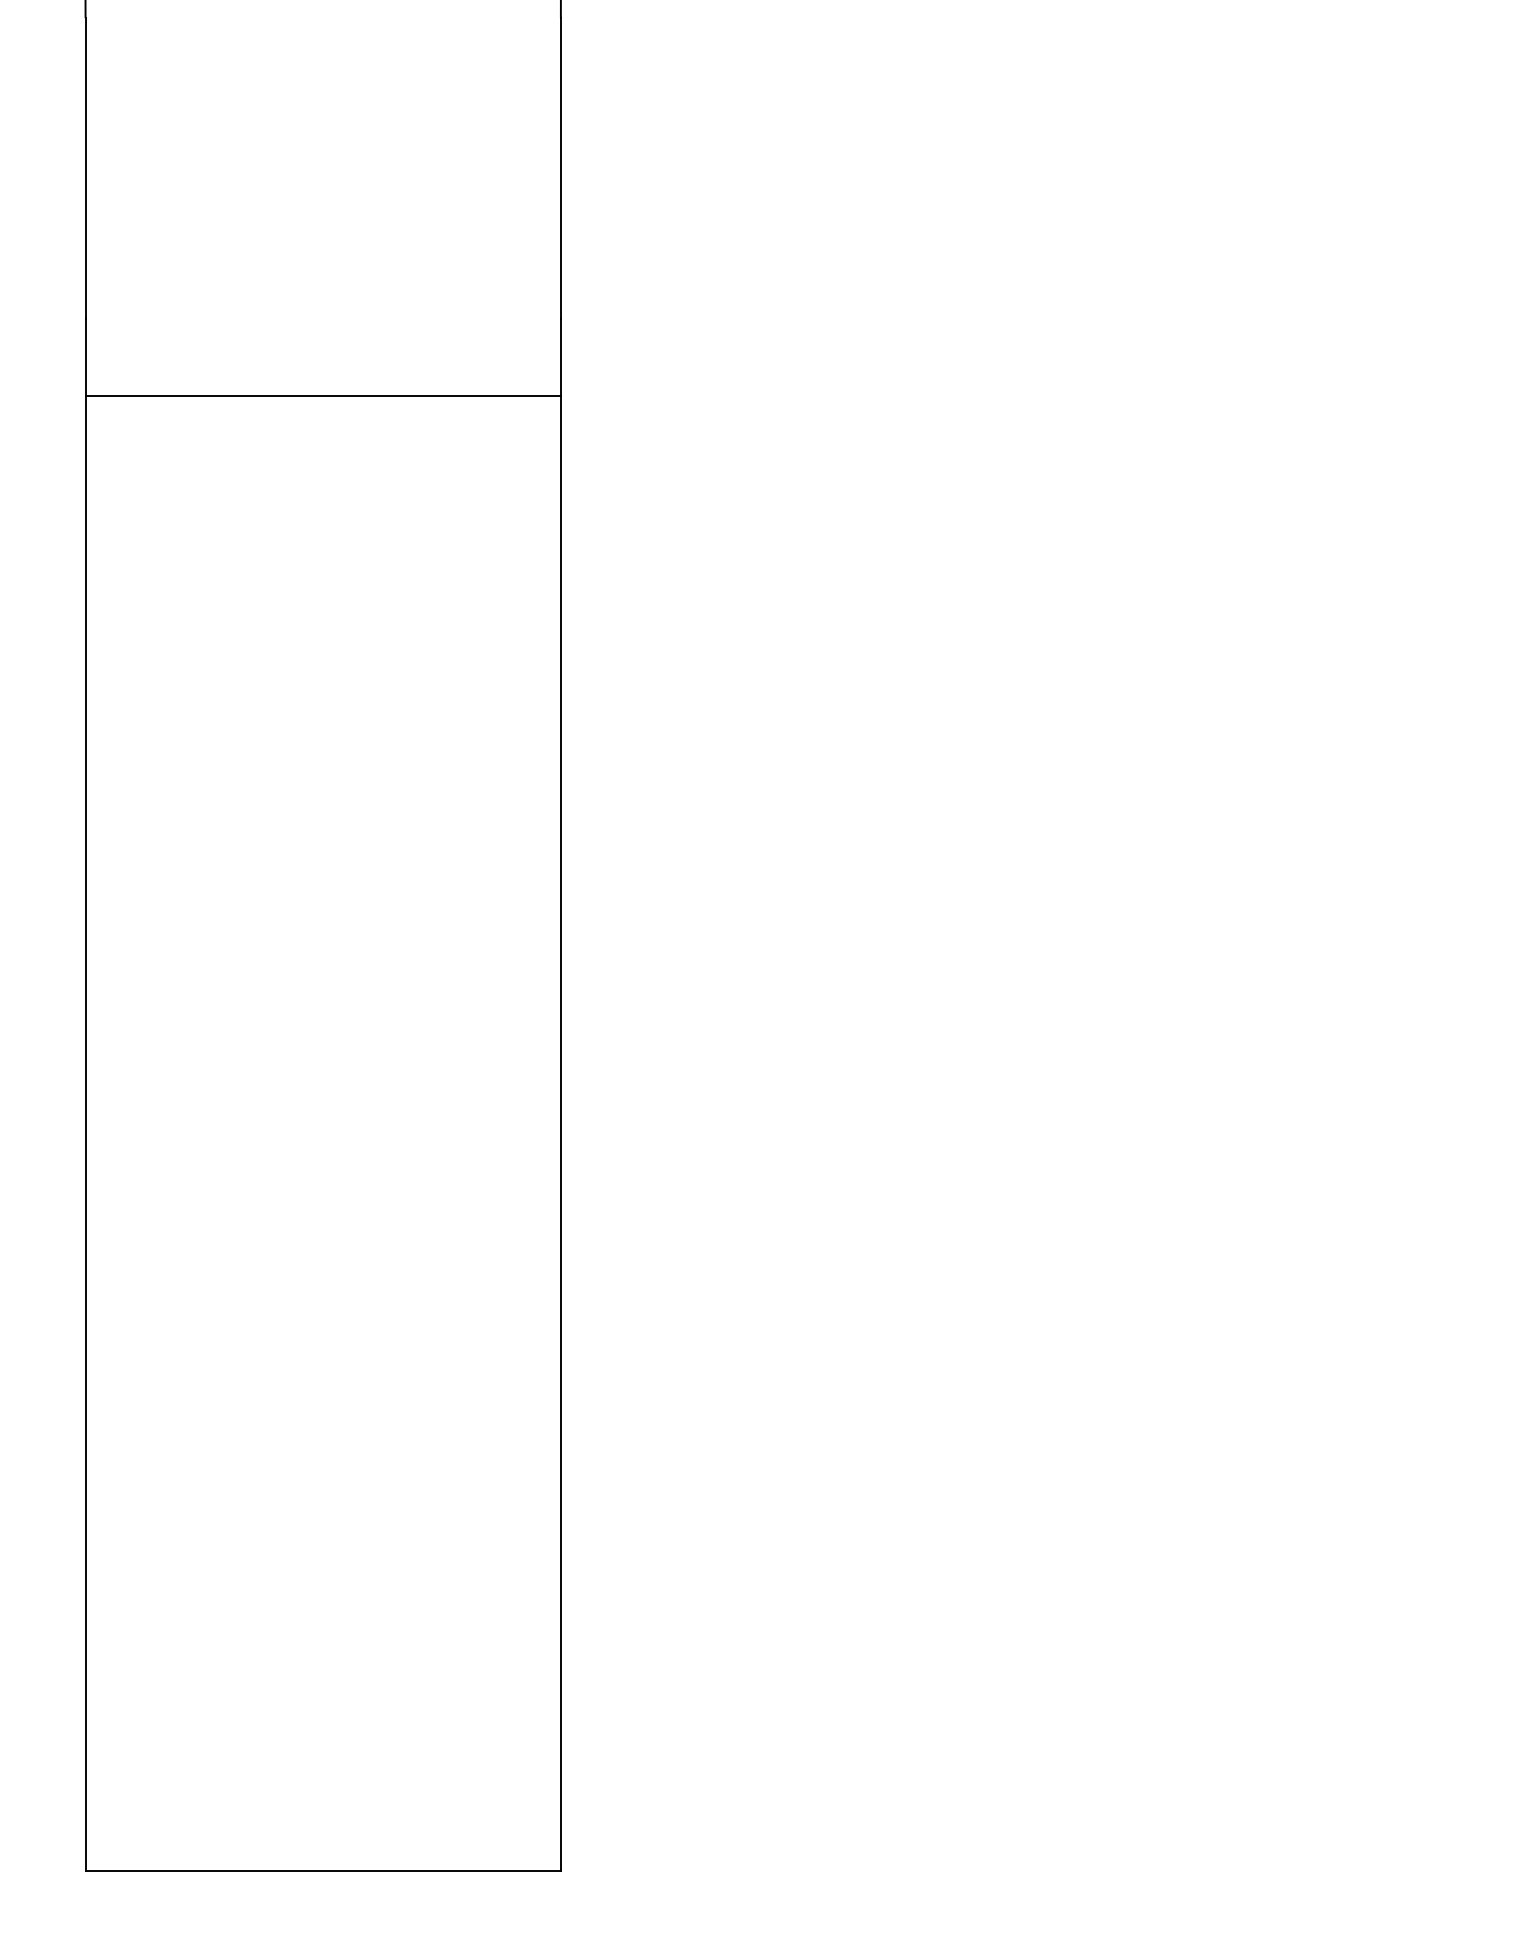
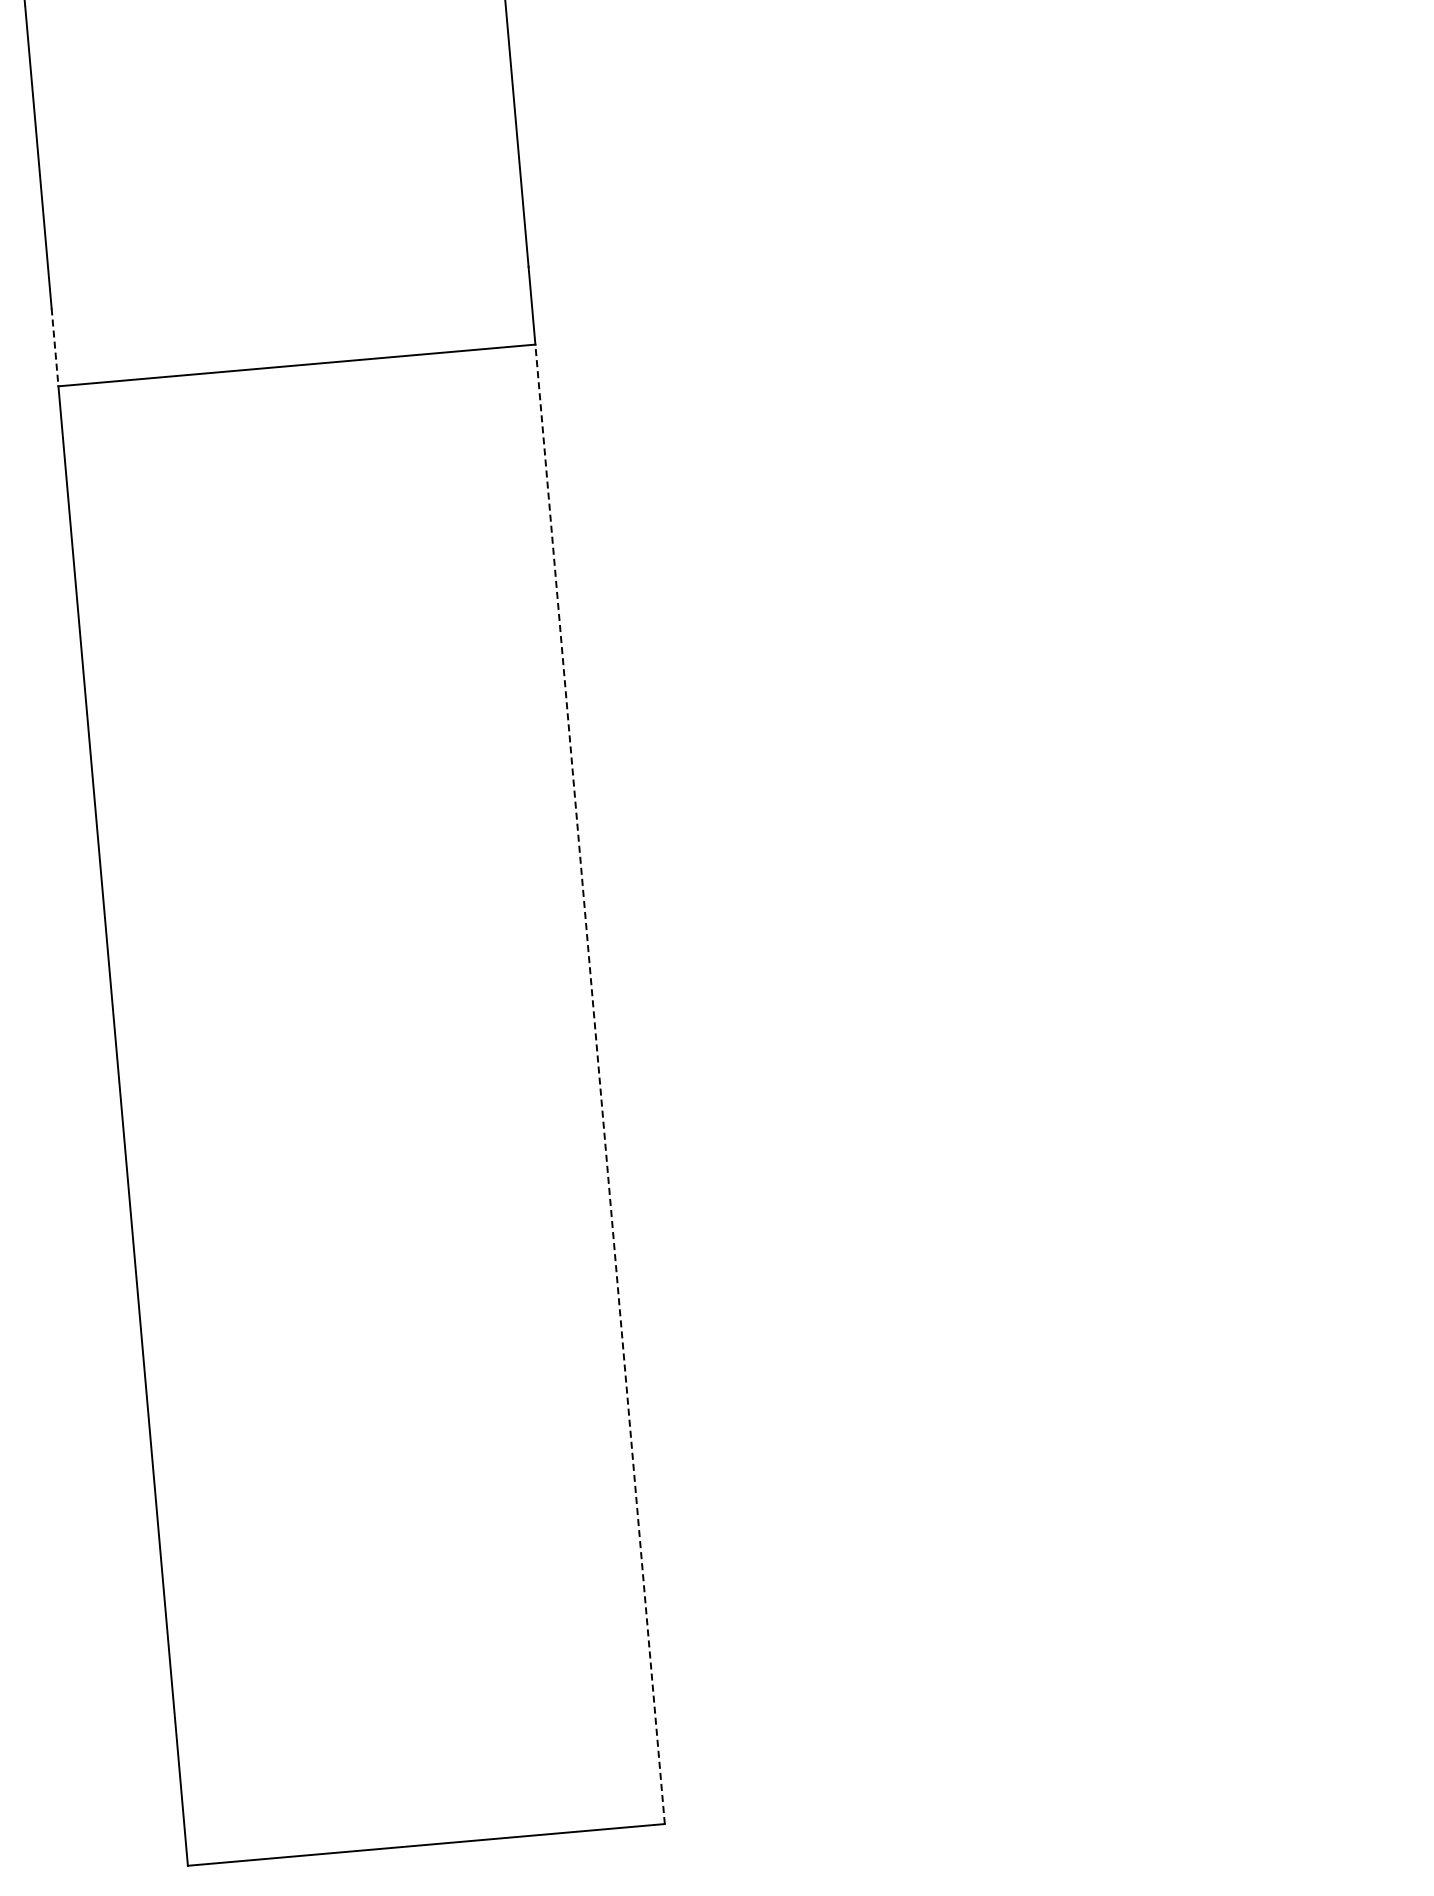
line: (85, 357) -> (54, 347), solid -> dashed
line: (560, 1133) -> (599, 1084), solid -> dashed

